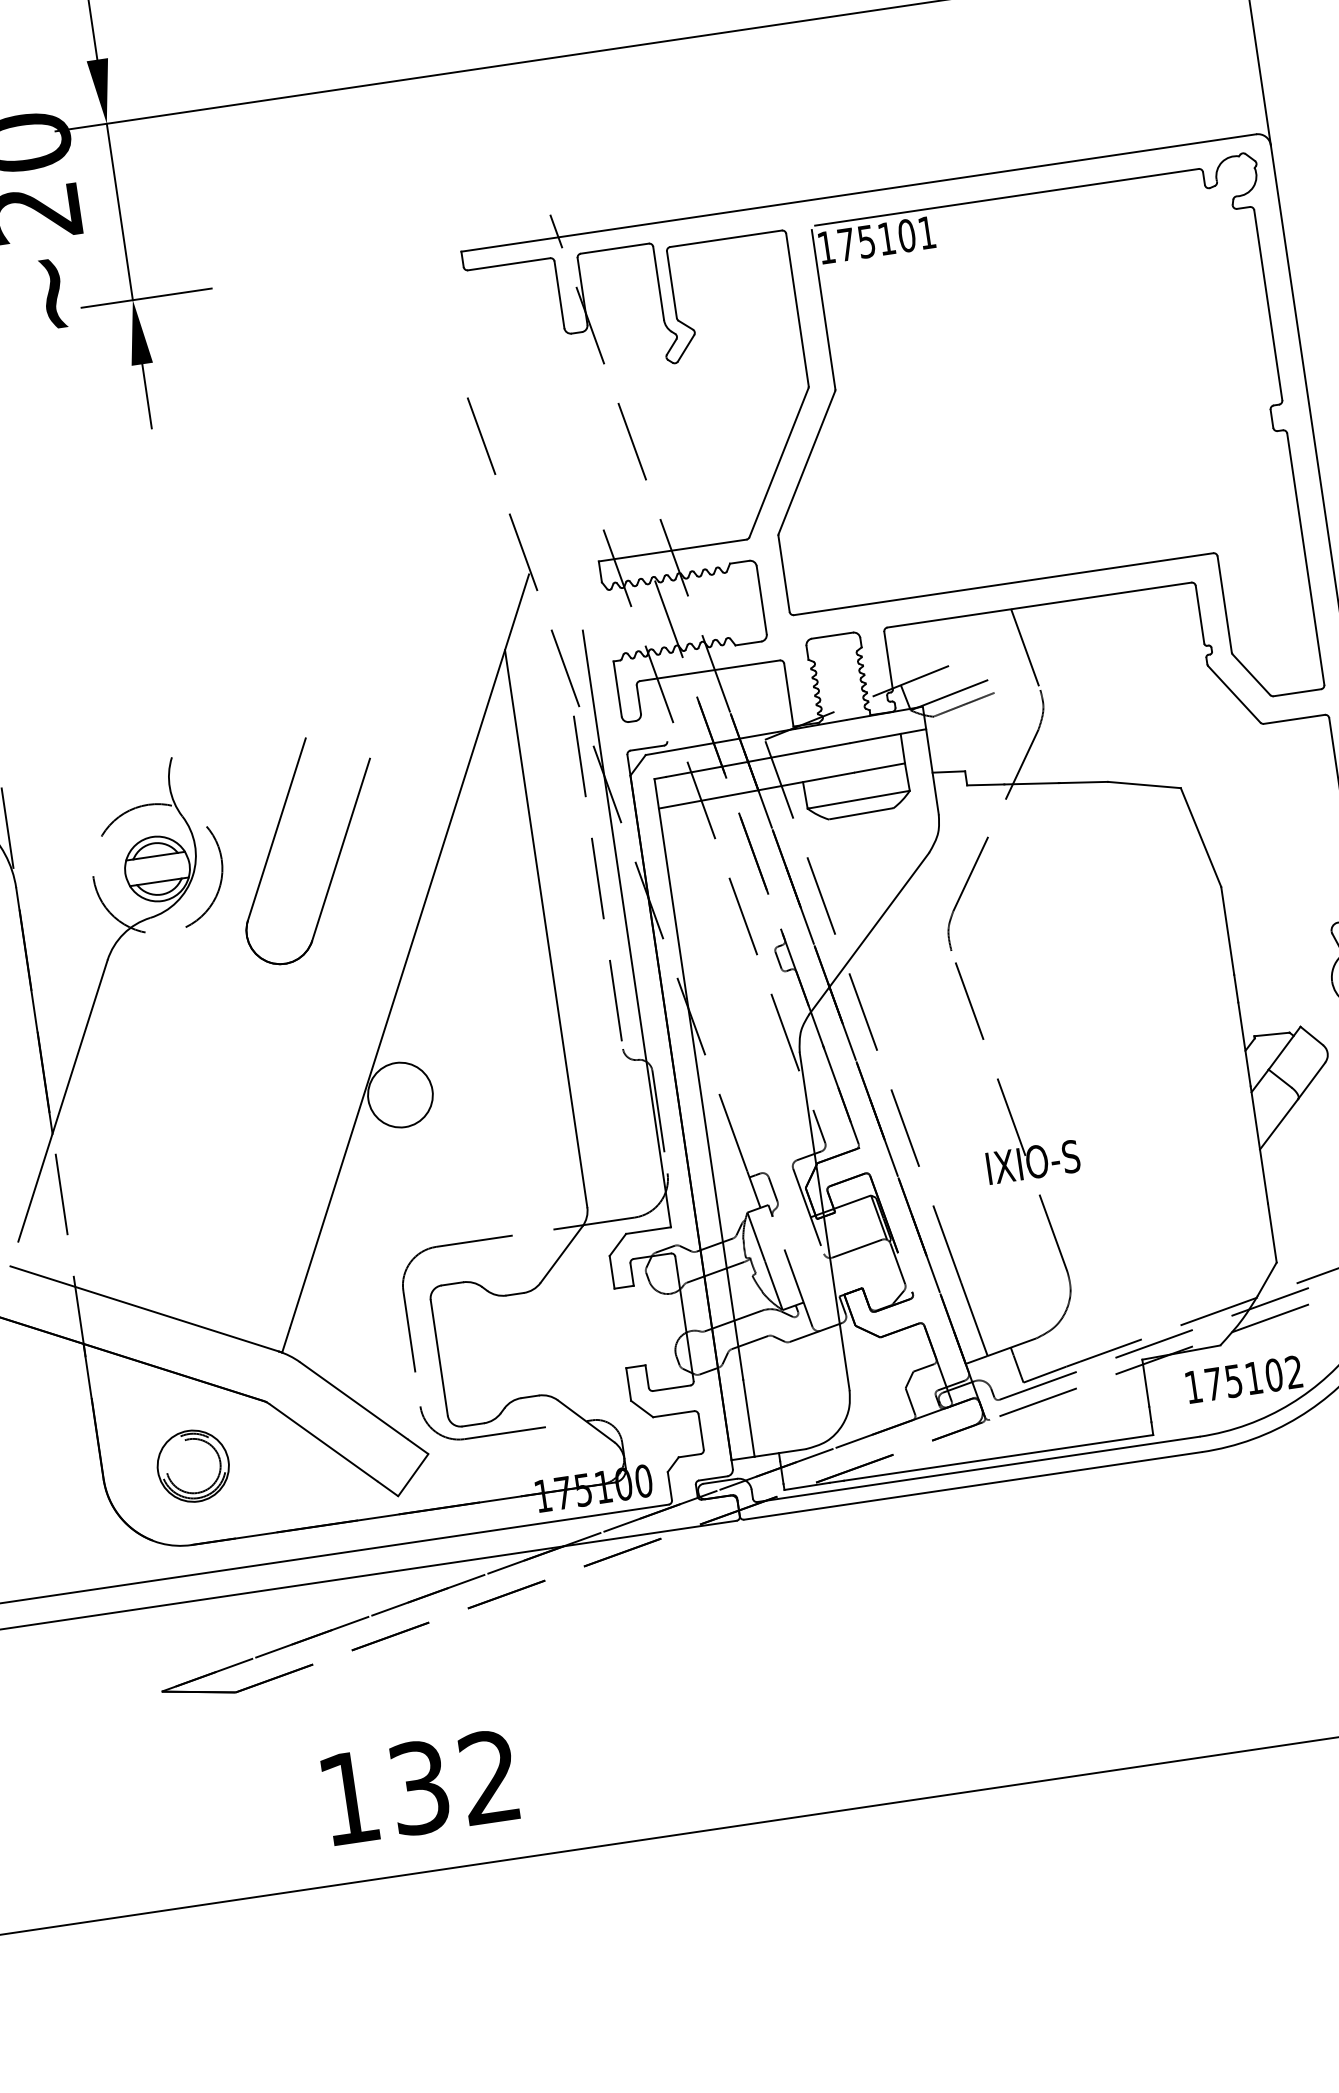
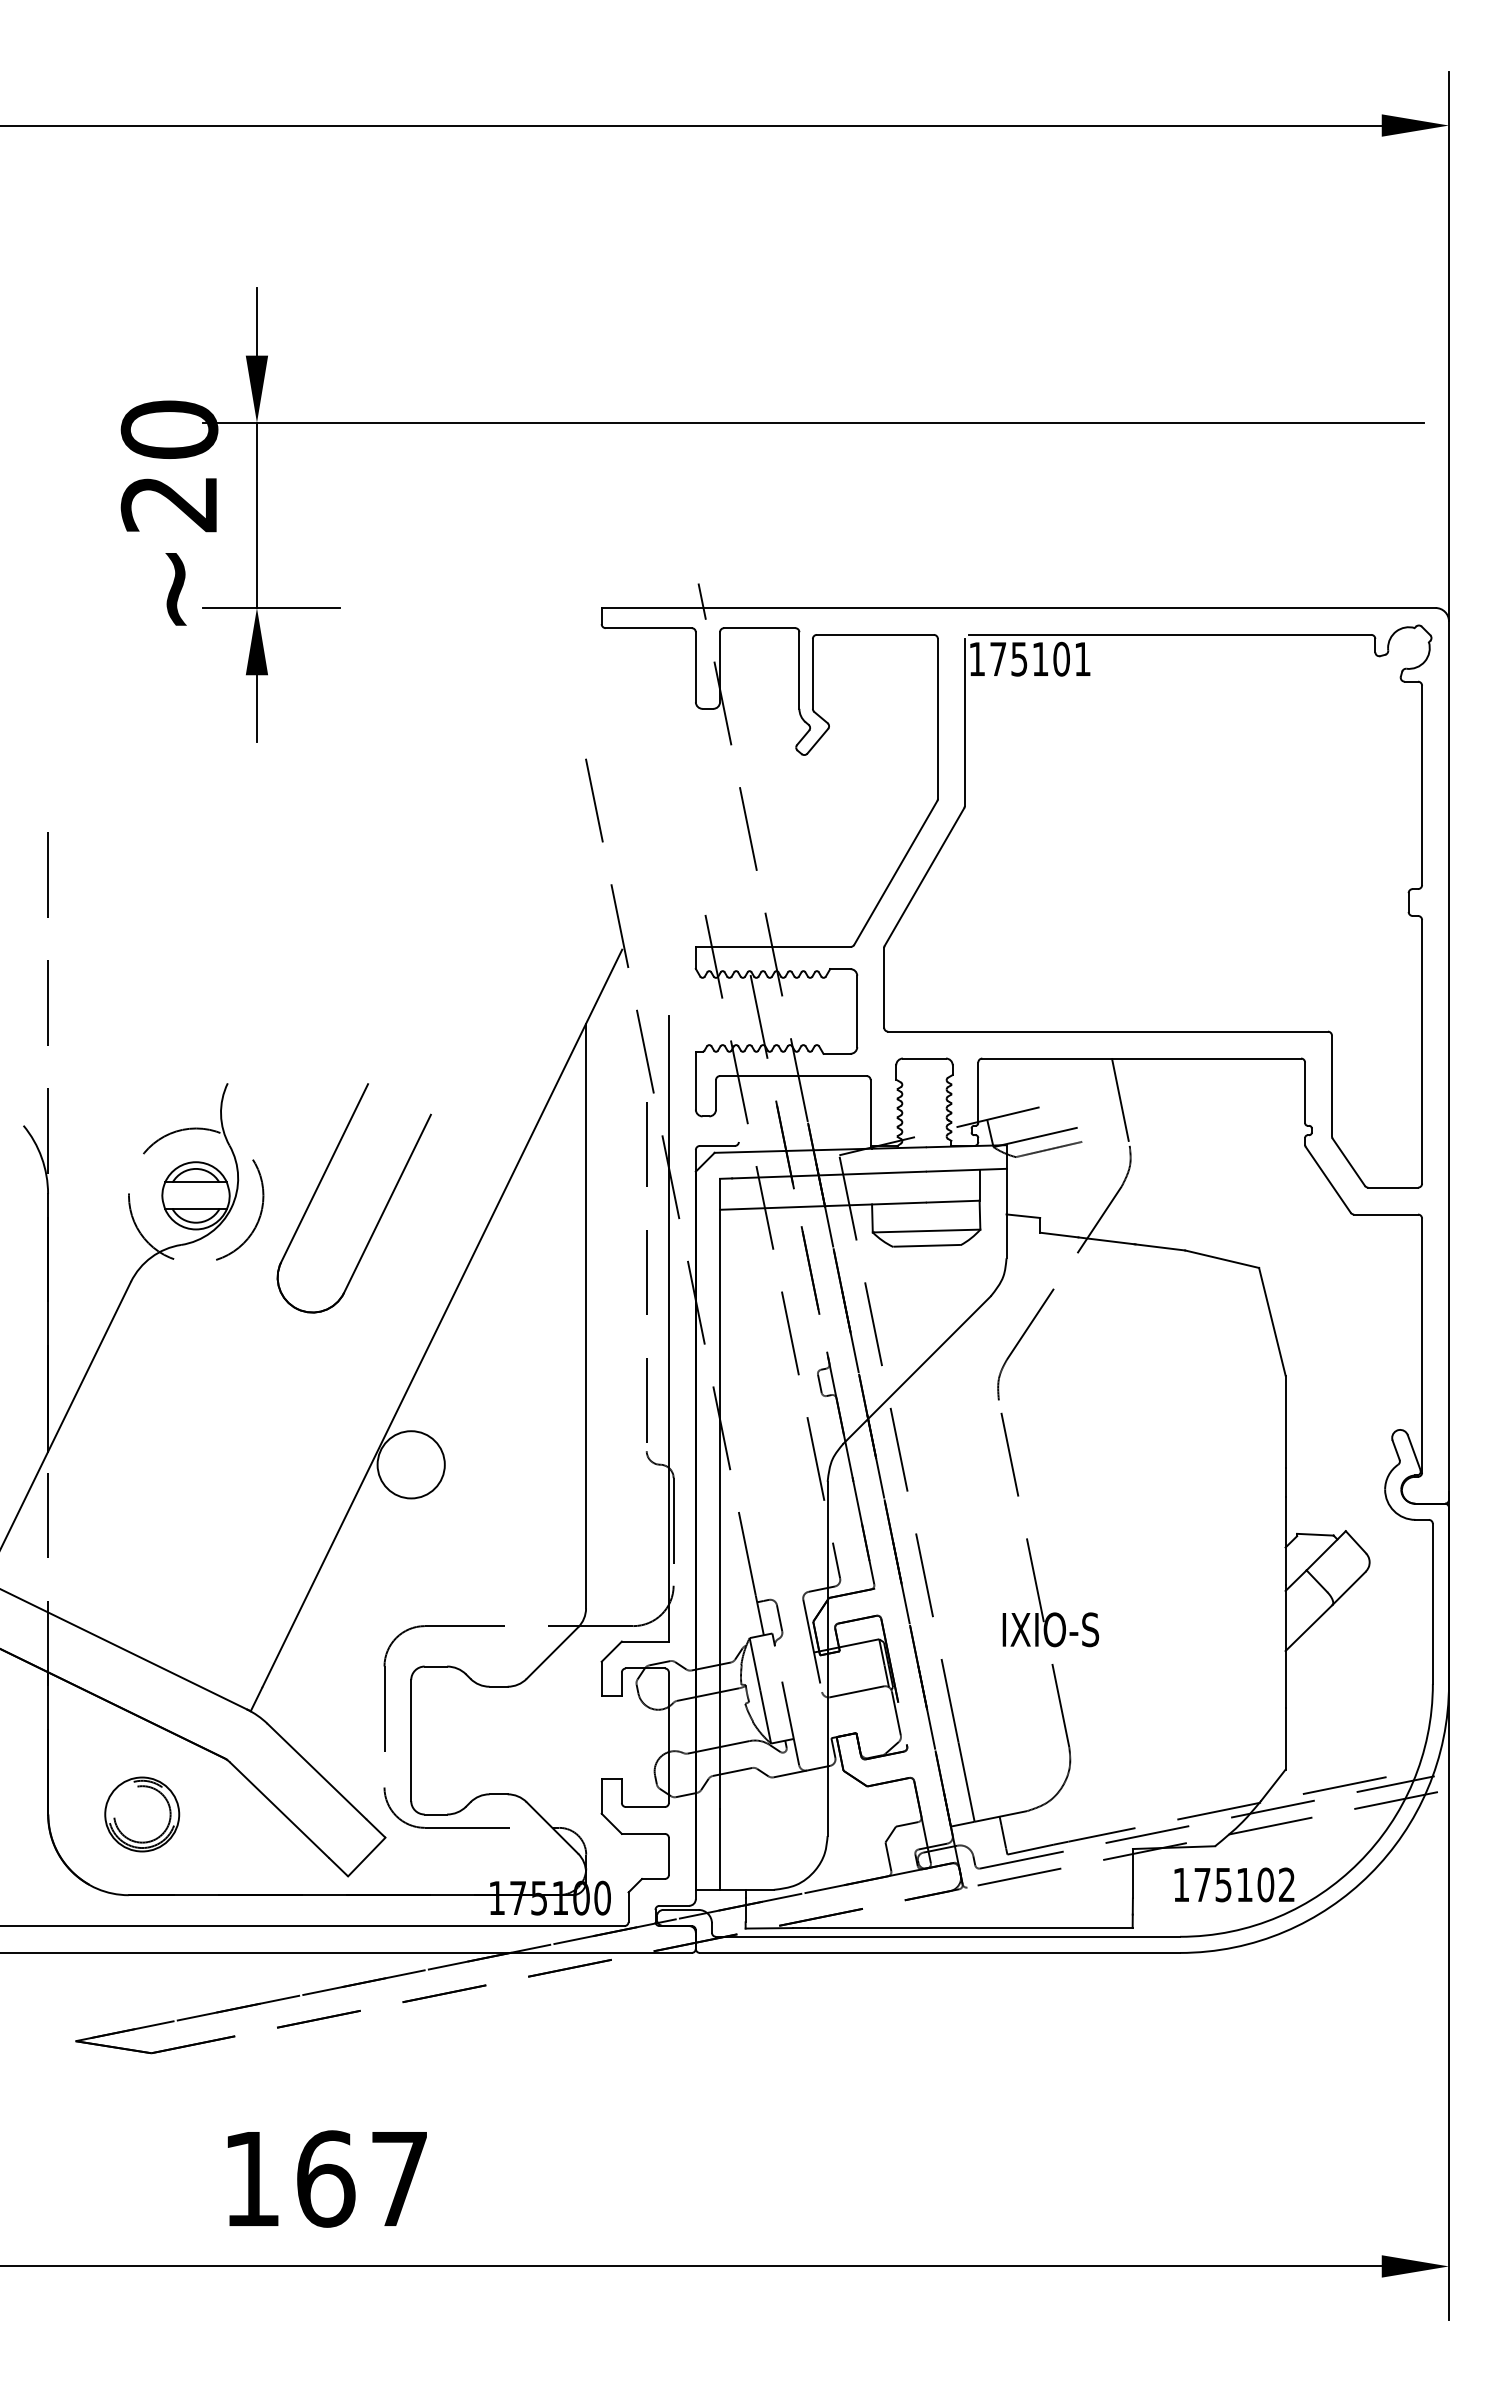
text: (453, 1782) -> (361, 2178), 132 -> 167

